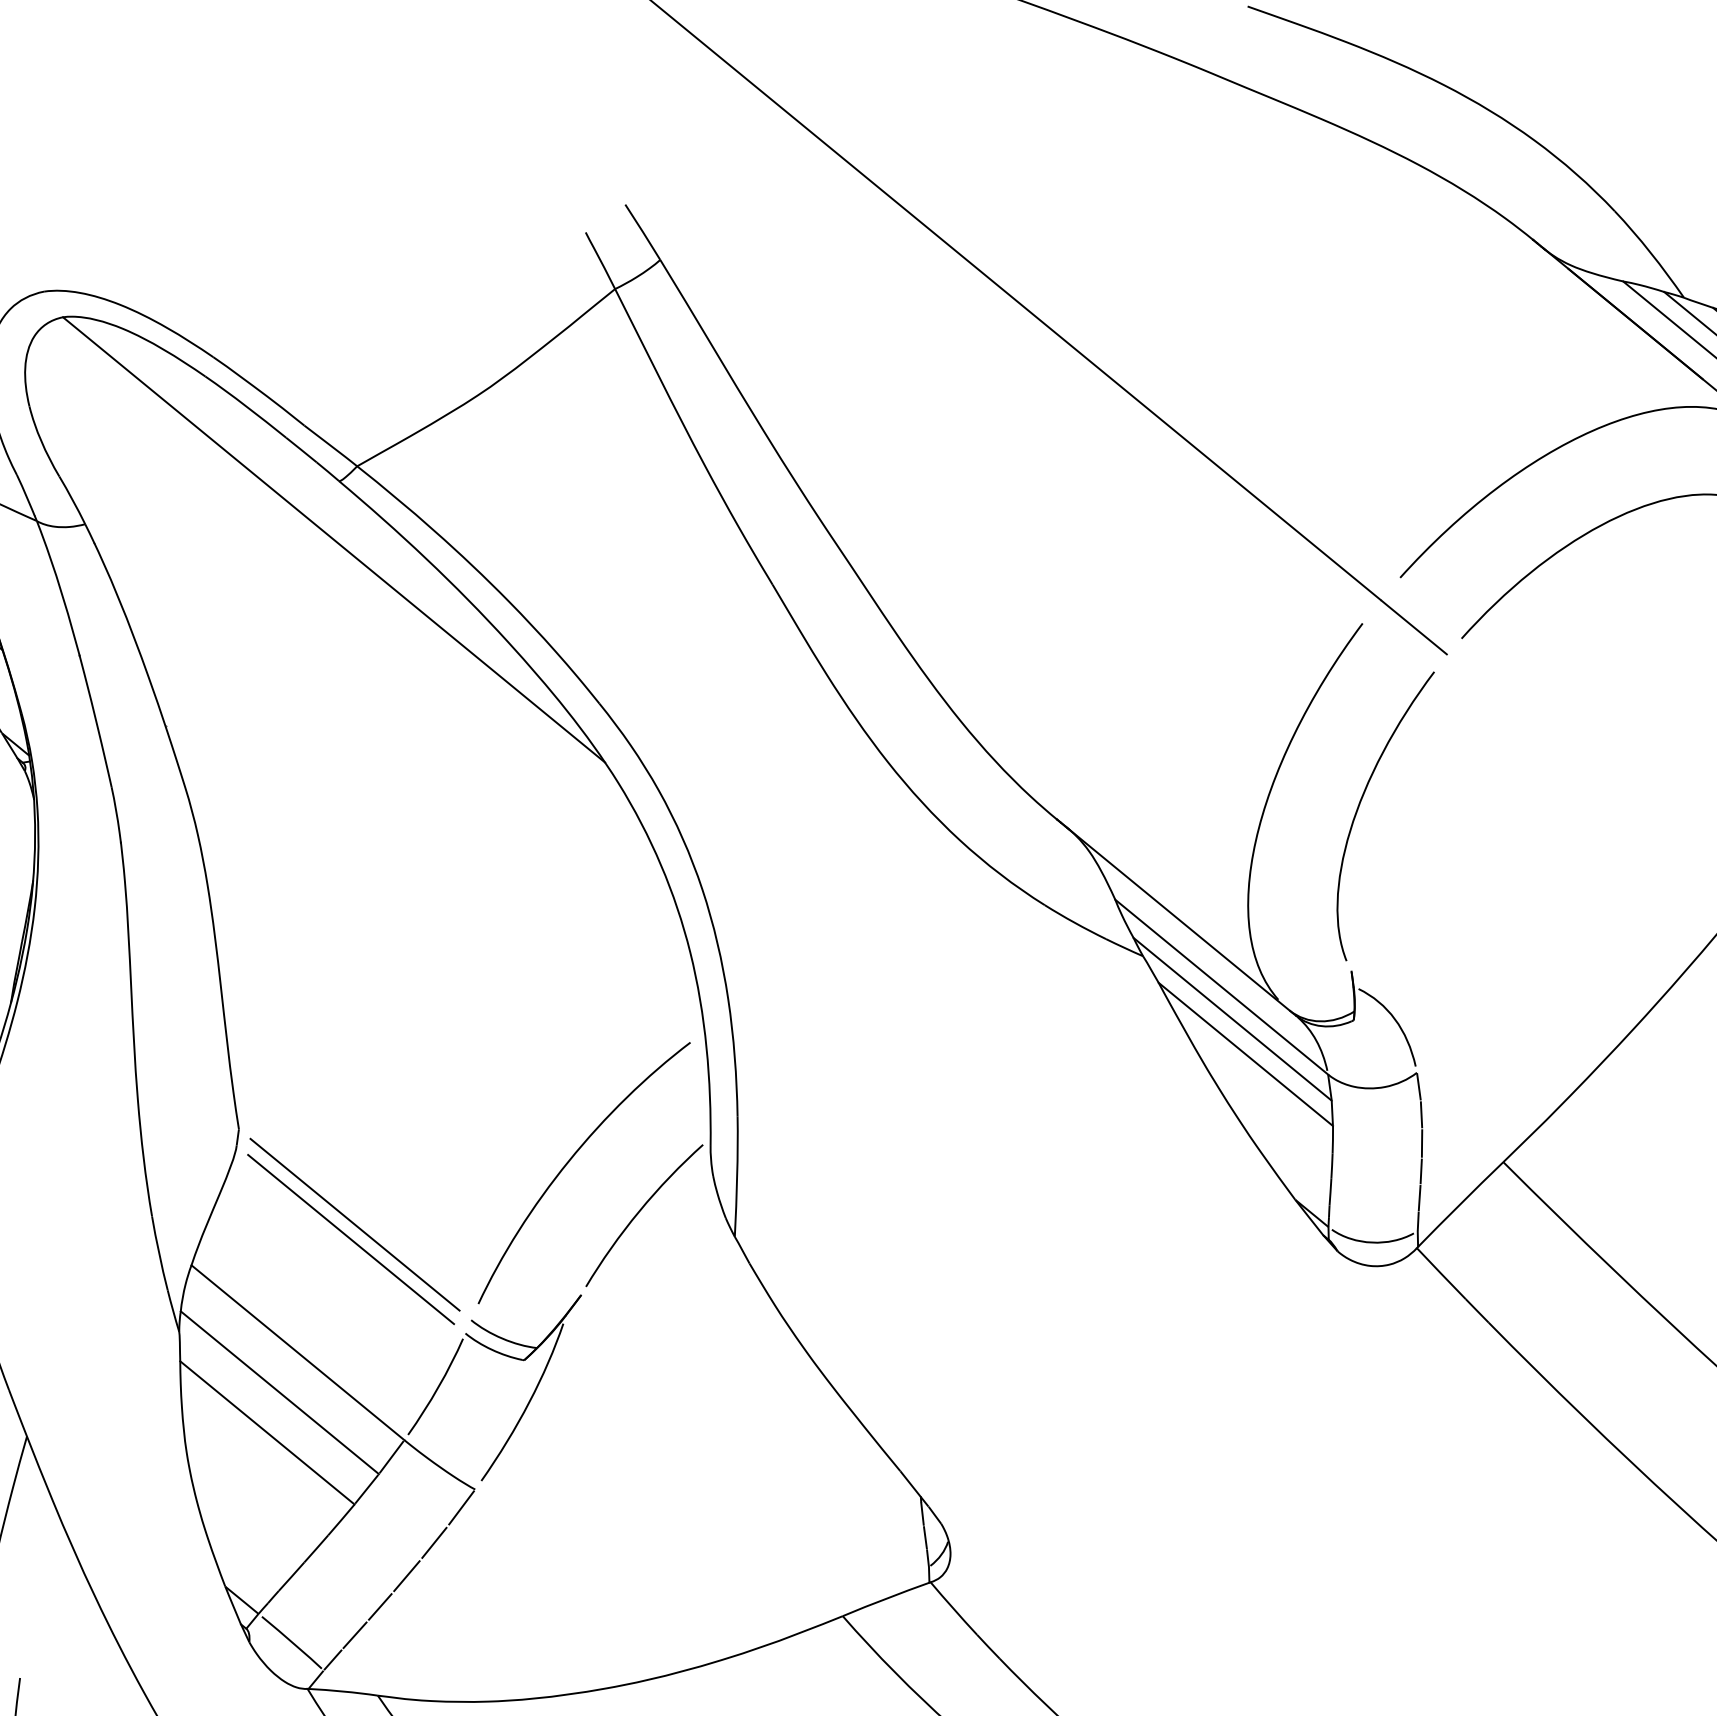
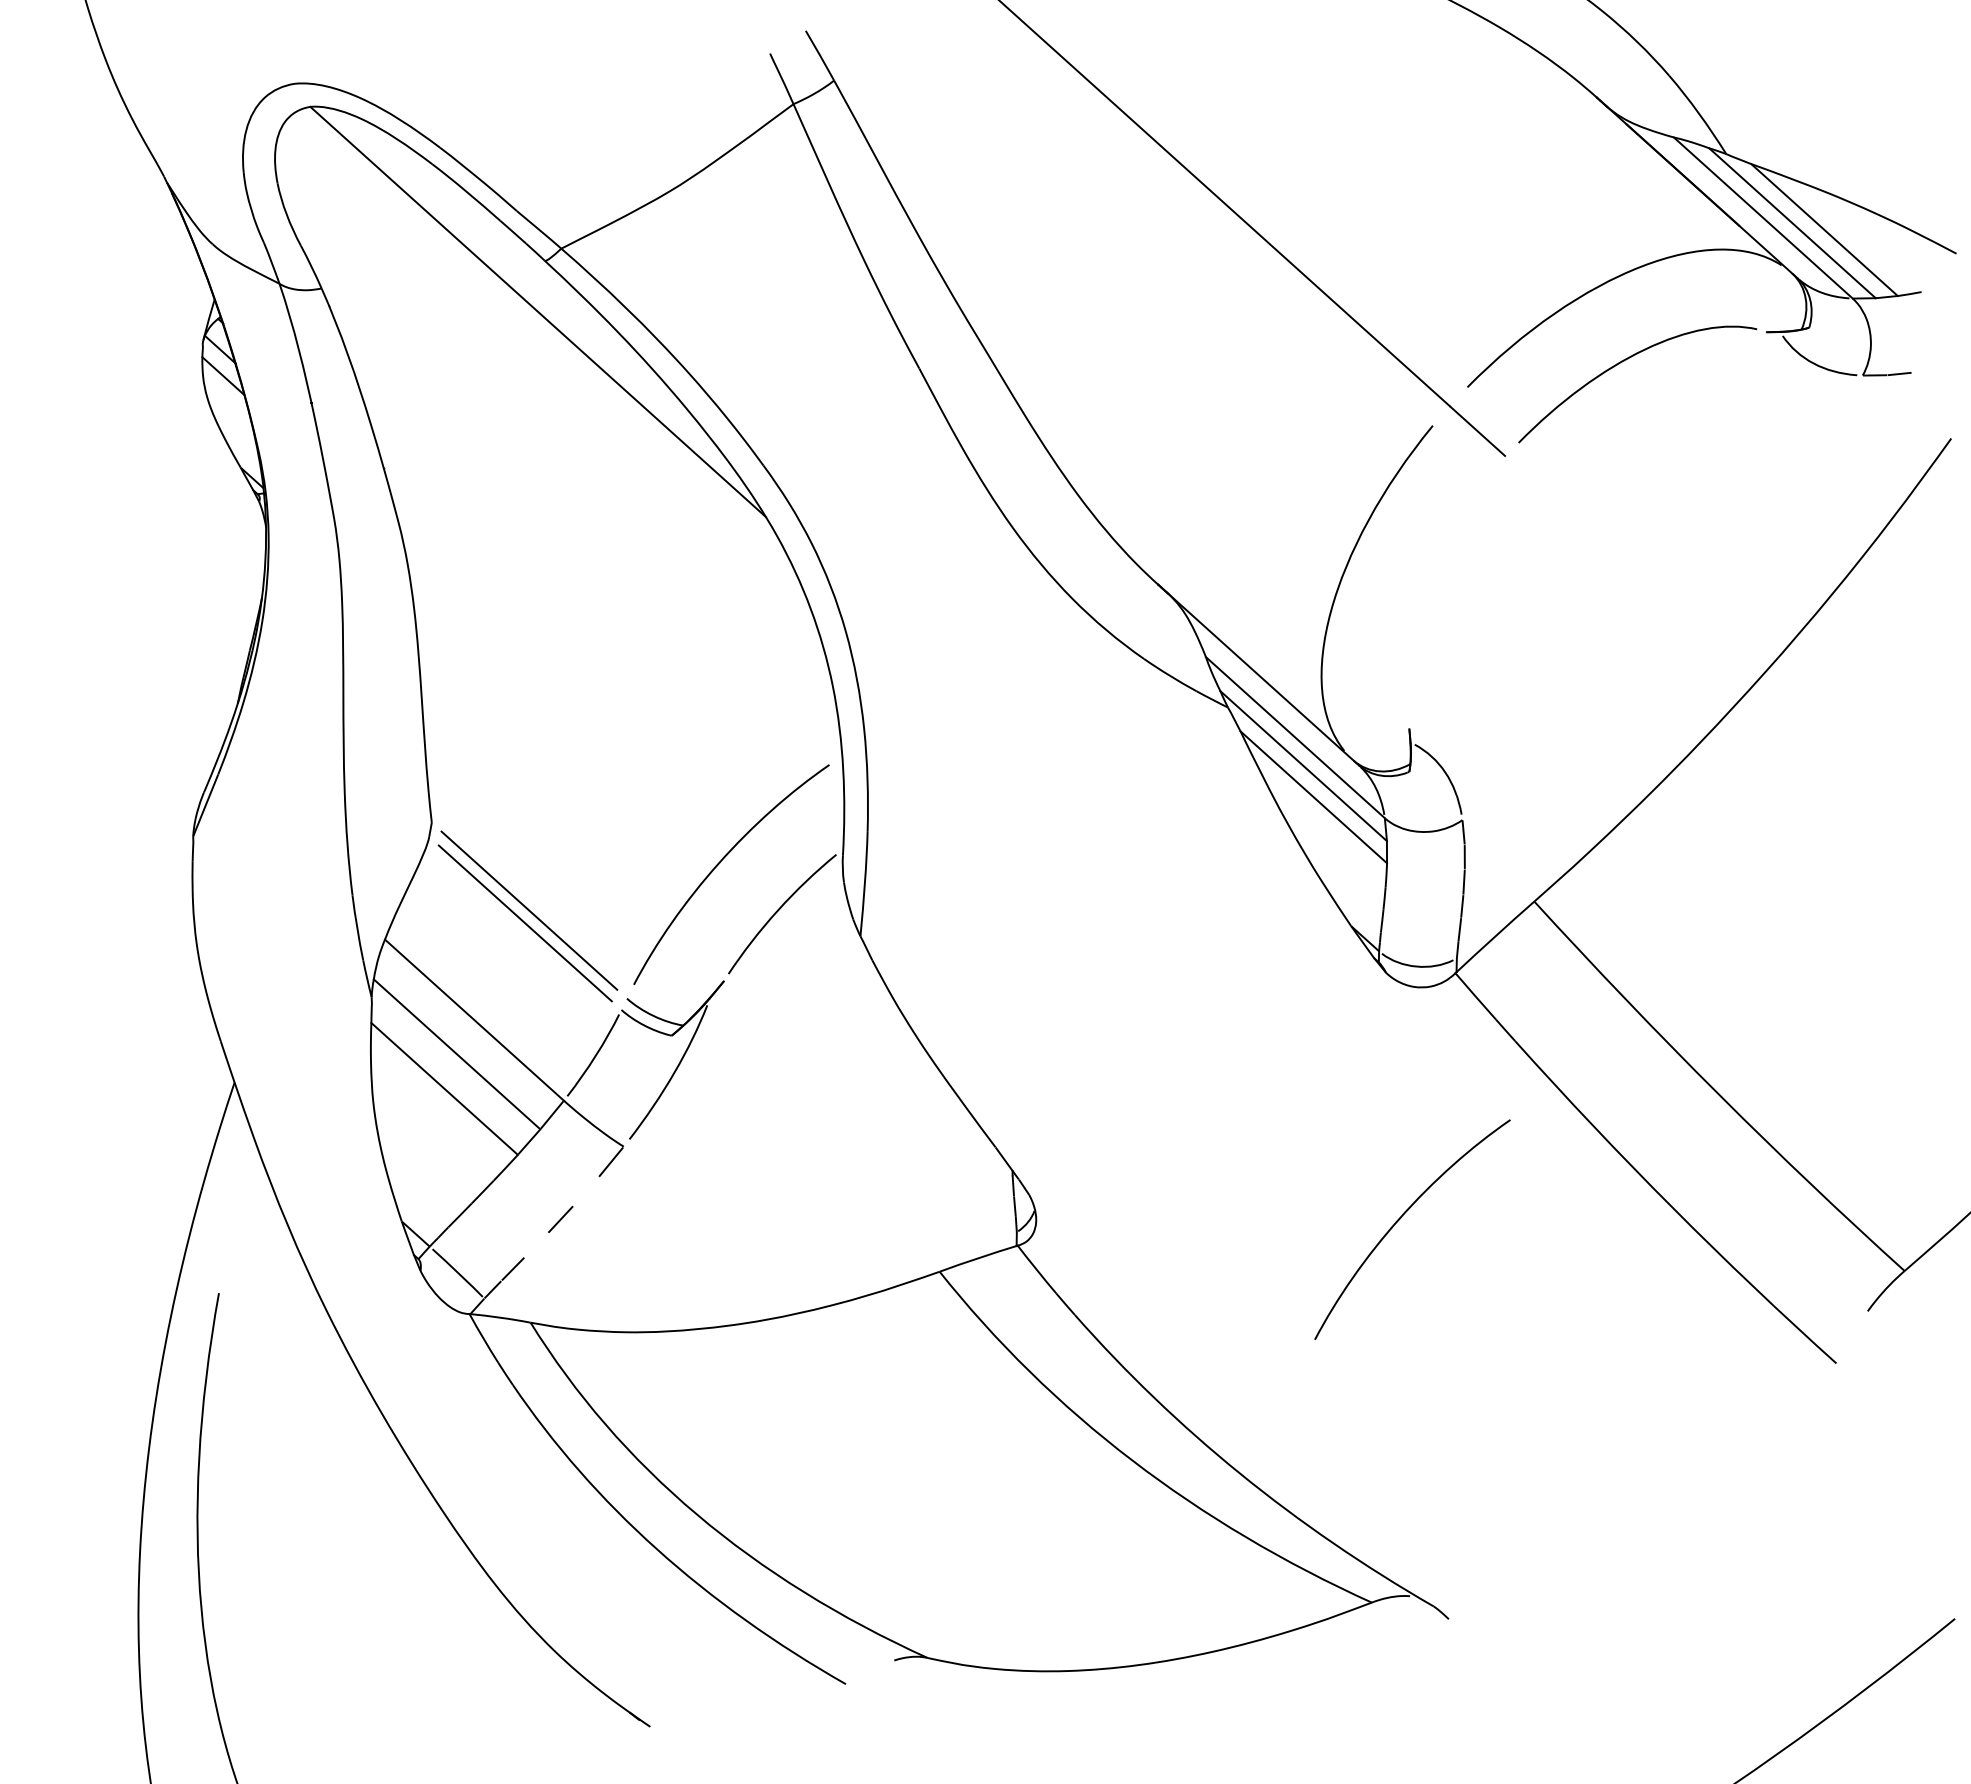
curve: (1359, 808) -> (1422, 587), removed
curve: (1367, 1531) -> (1401, 1218), added
line: (433, 1542) -> (585, 1191), removed
line: (379, 1607) -> (535, 1245), removed

